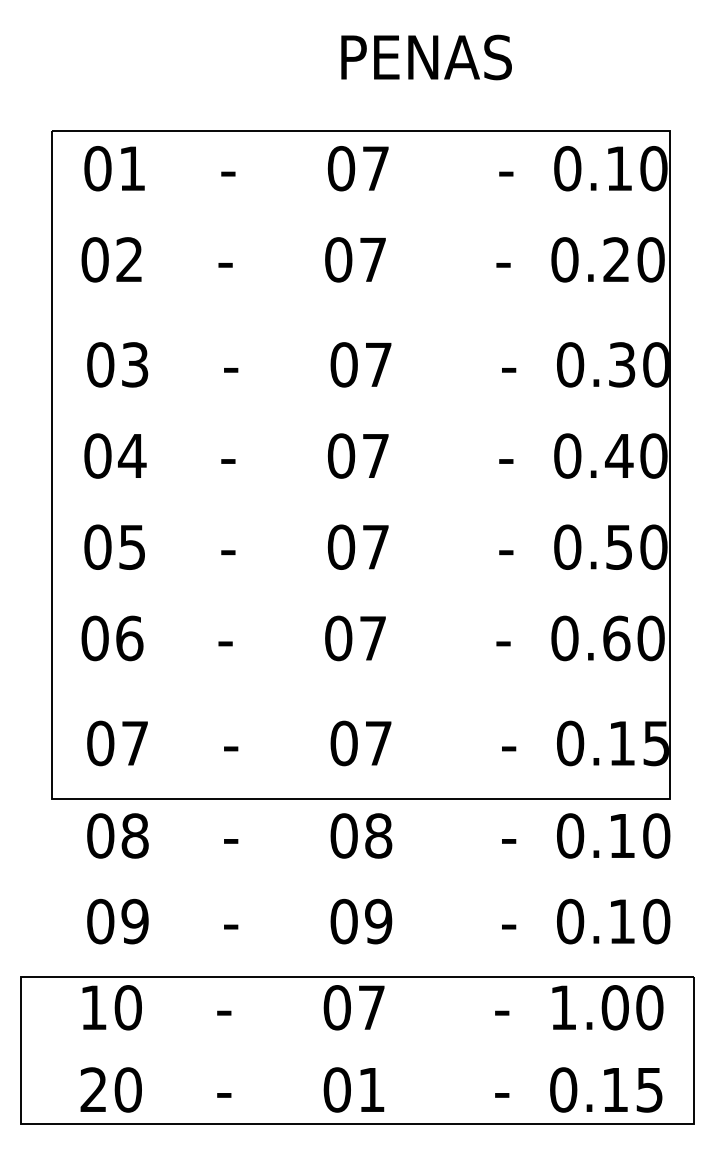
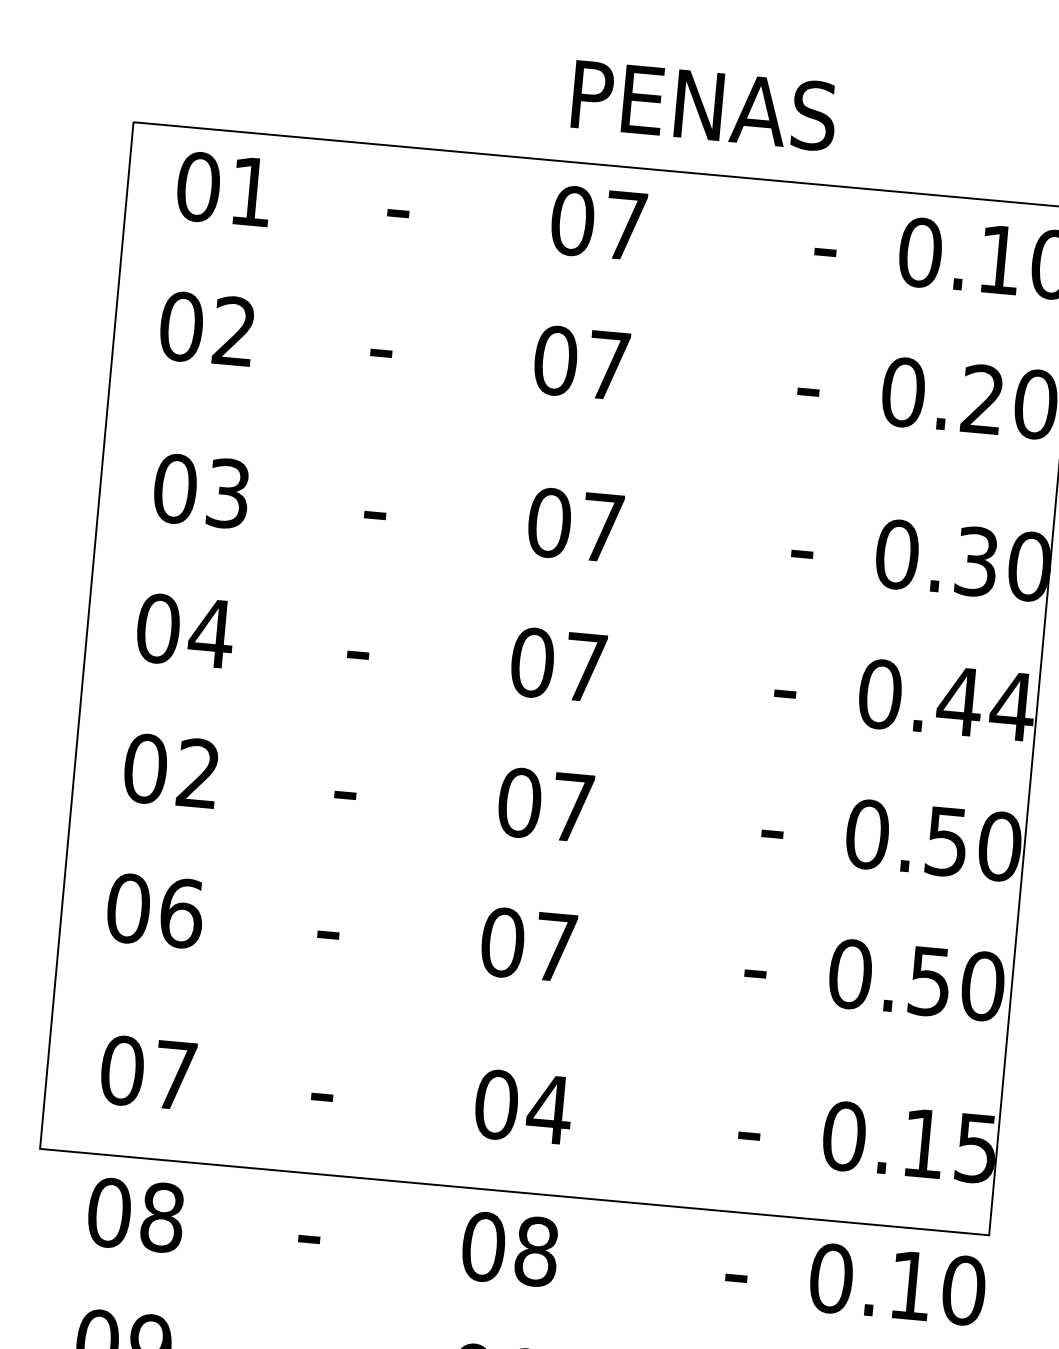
text: (426, 57) -> (704, 105), moved
text: (653, 455) -> (1012, 705), 0.40 -> 0.44
text: (131, 546) -> (197, 772), 05 -> 02
text: (616, 638) -> (929, 981), 0.60 -> 0.50
text: (378, 743) -> (549, 1109), 07 -> 04

